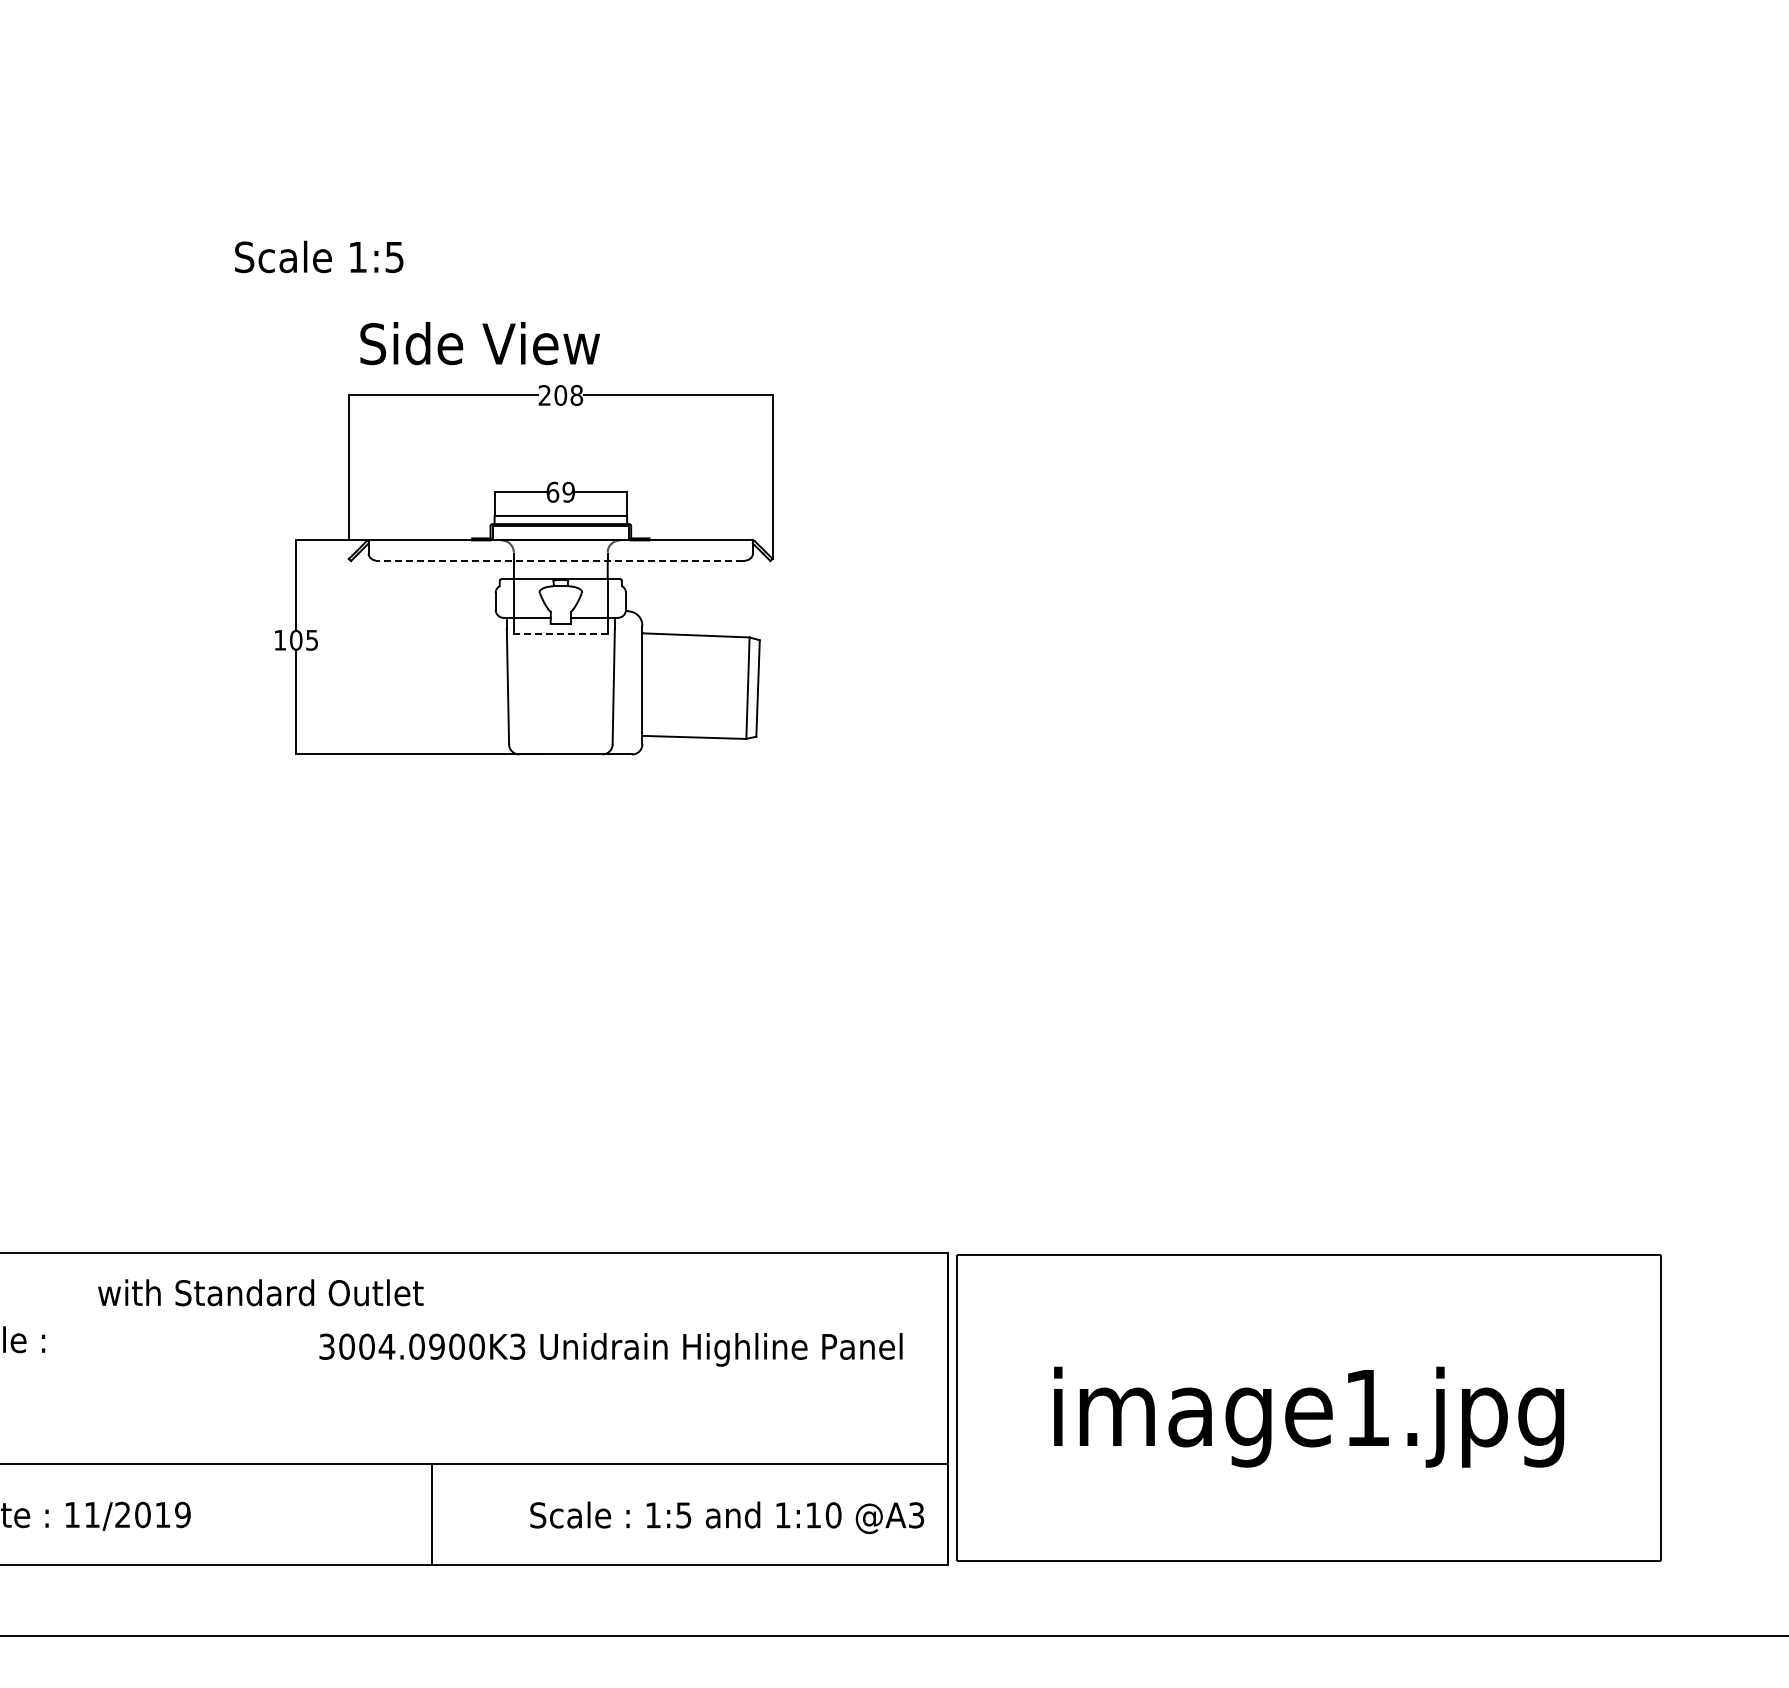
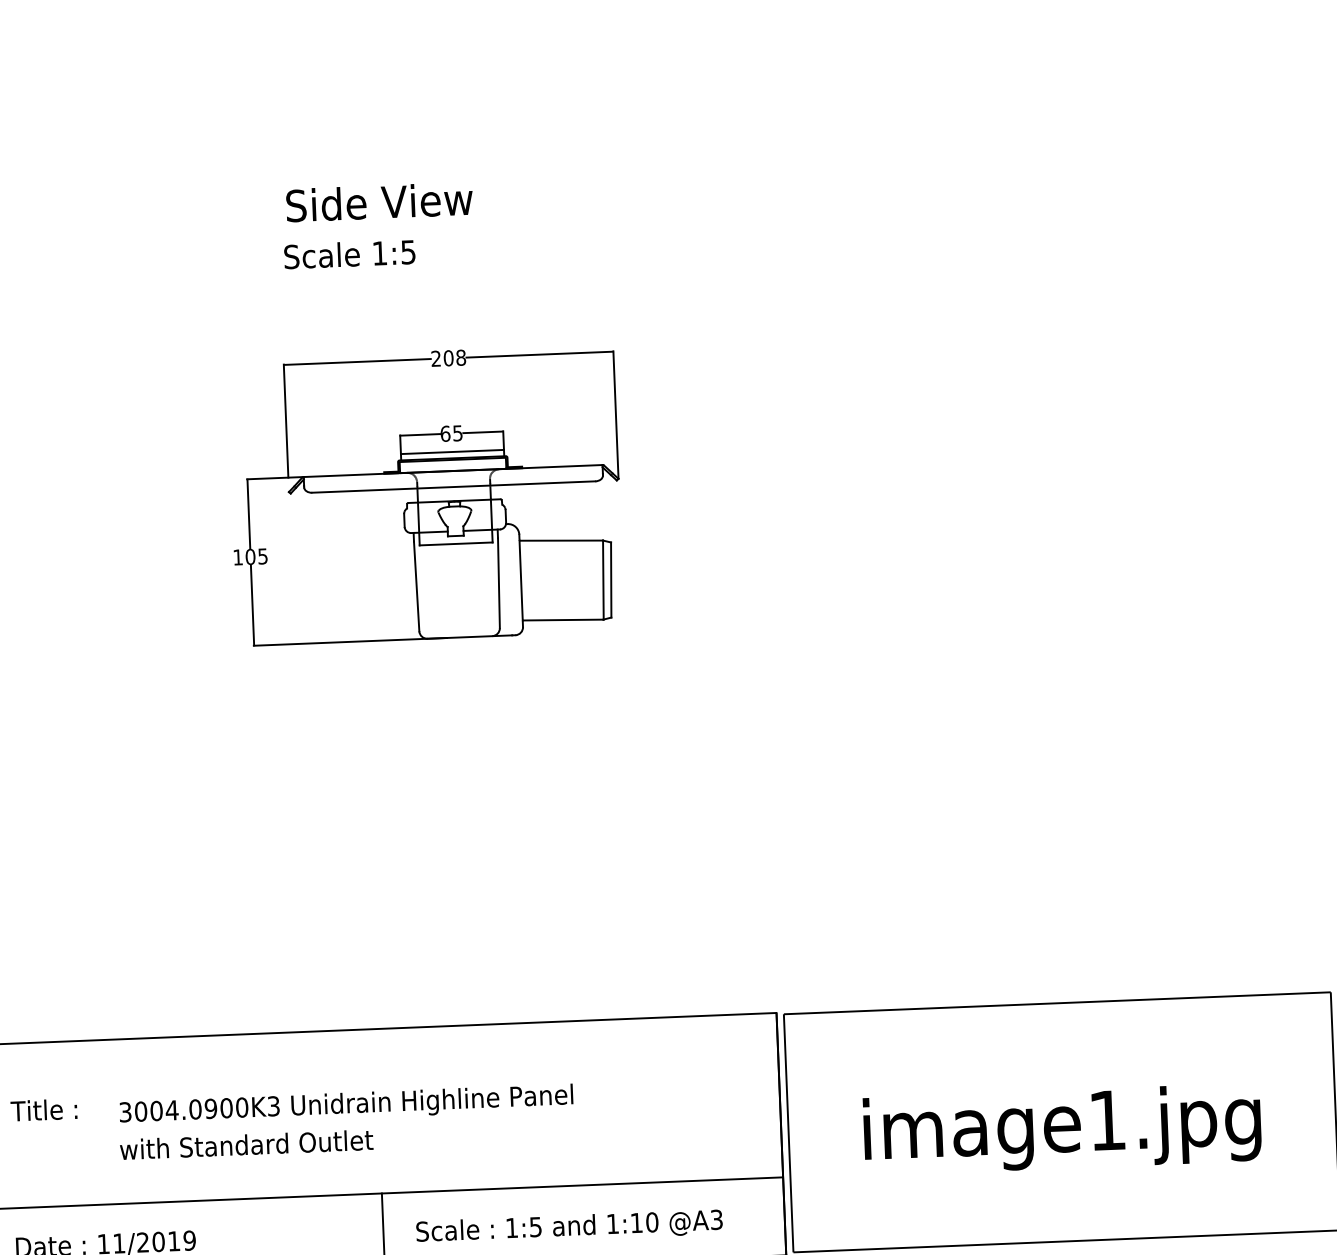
text: (319, 256) -> (349, 254), moved
text: (479, 343) -> (379, 202), moved
text: (568, 491) -> (457, 432), 69 -> 65
line: (560, 561) -> (453, 487), dashed -> solid
line: (560, 634) -> (455, 544), dashed -> solid
text: (260, 1292) -> (246, 1144), moved
text: (610, 1349) -> (346, 1105), moved
text: (727, 1517) -> (569, 1227), moved

